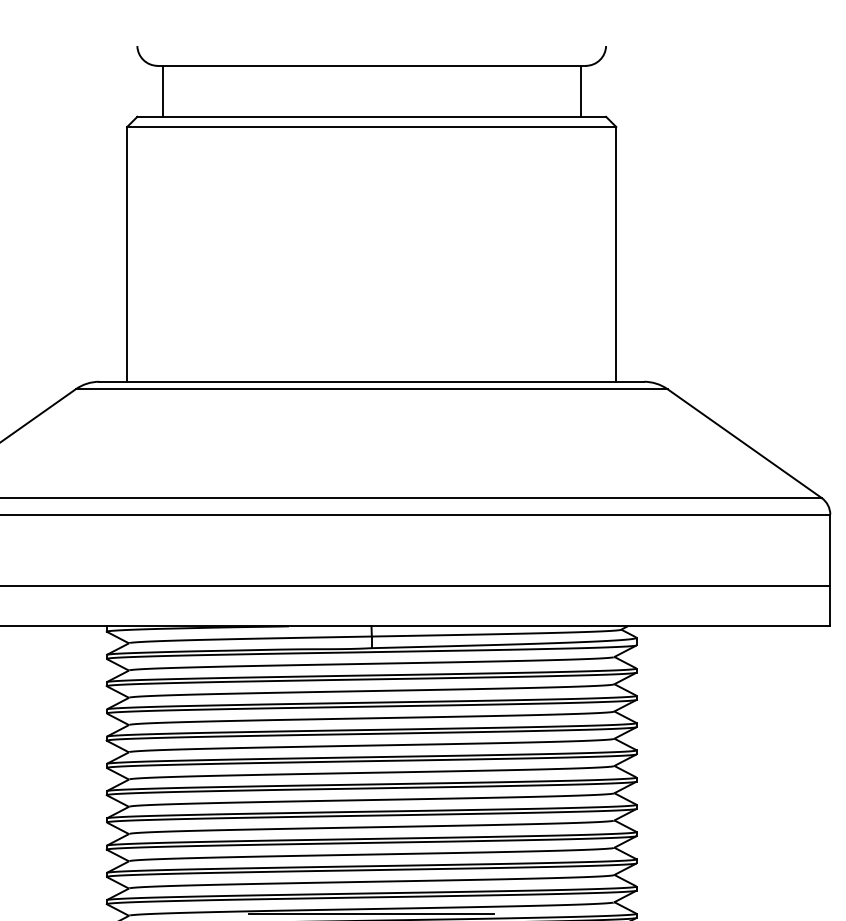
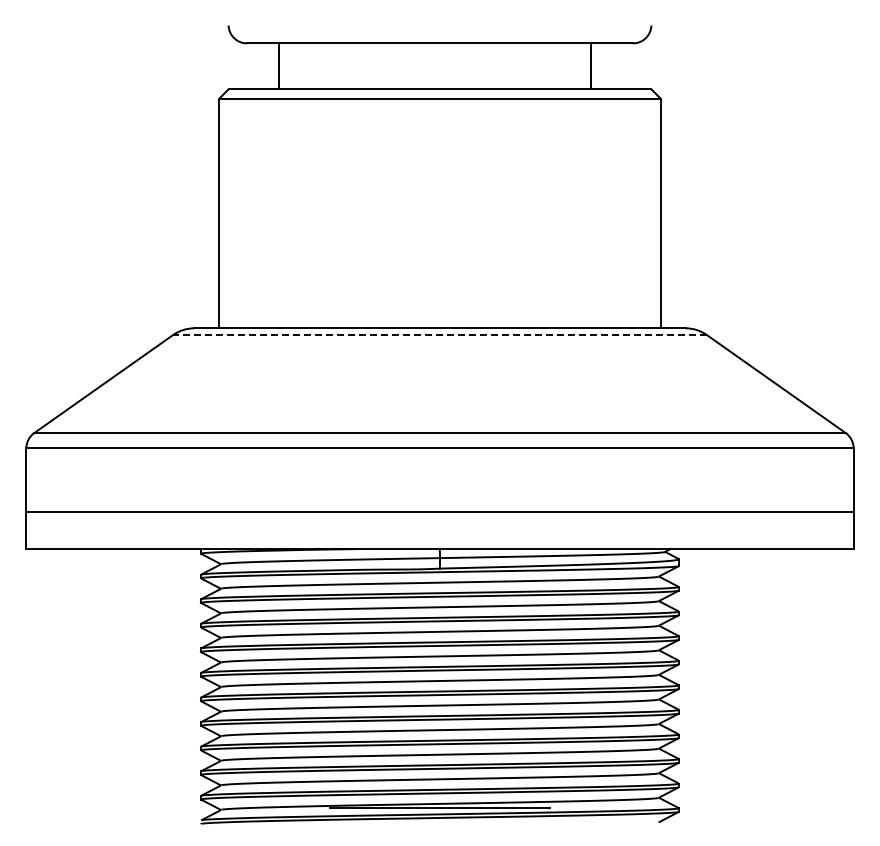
line: (162, 91) -> (278, 66), moved
line: (580, 91) -> (591, 66), moved
line: (372, 389) -> (440, 335), solid -> dashed

